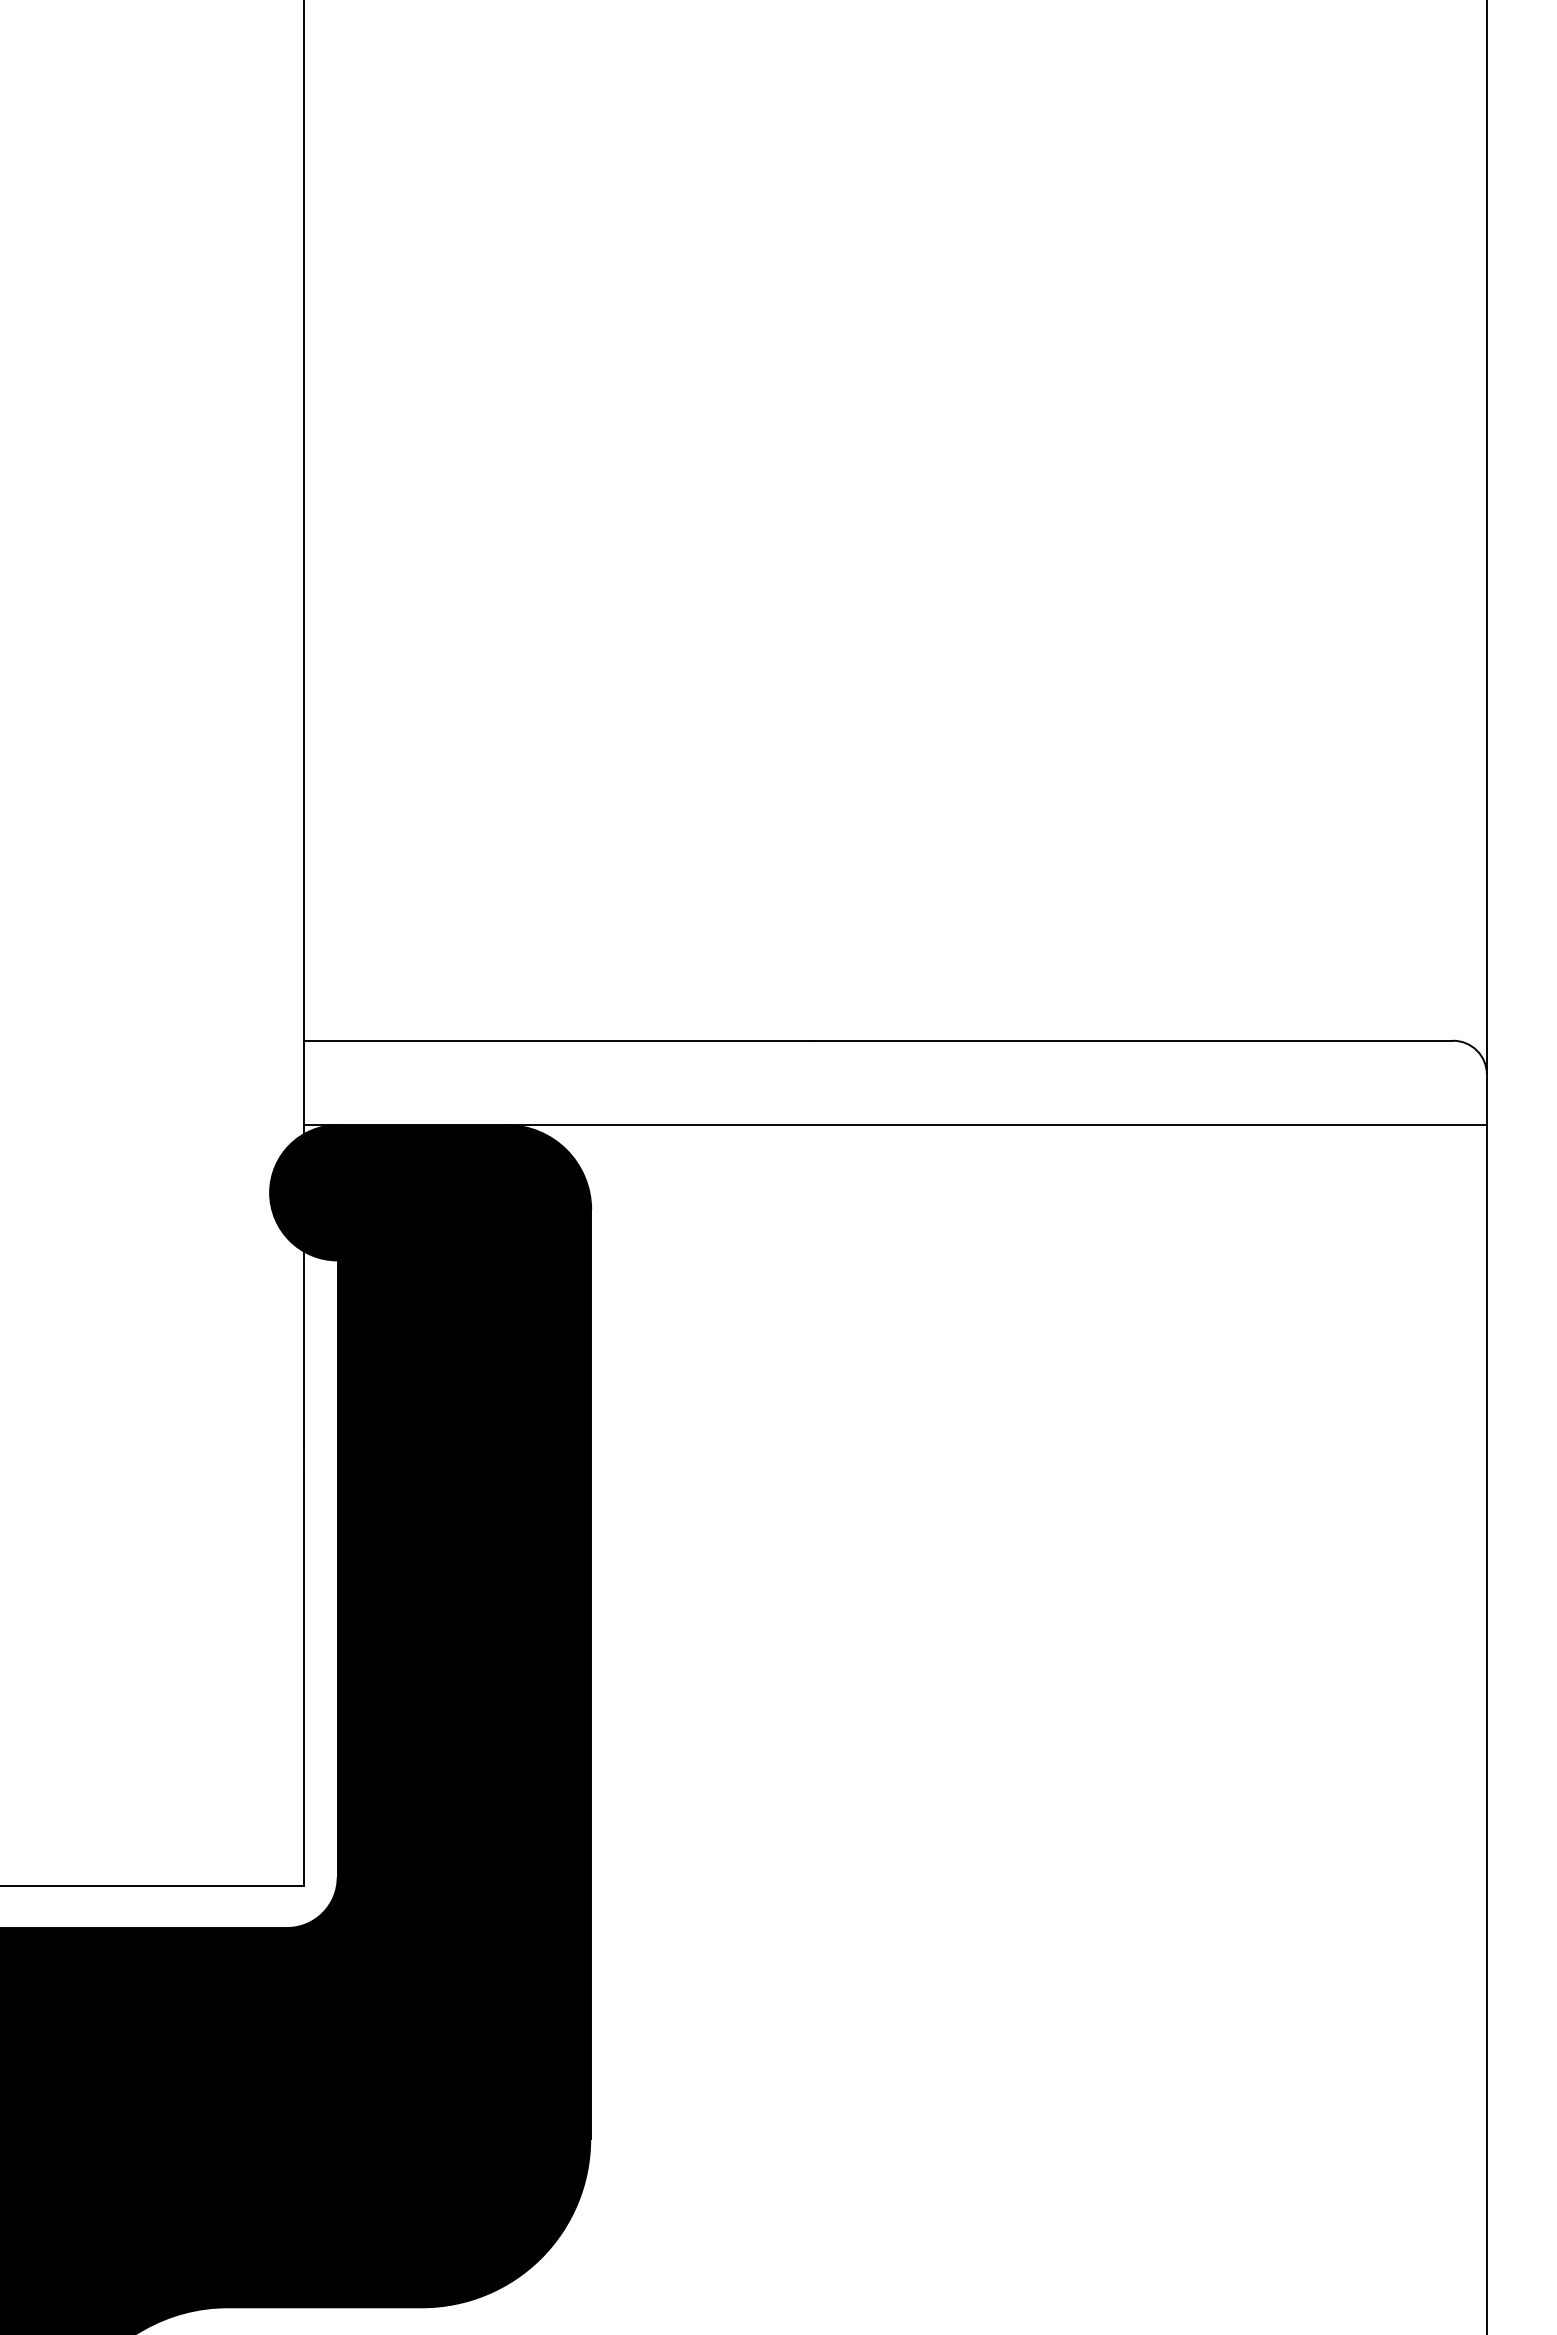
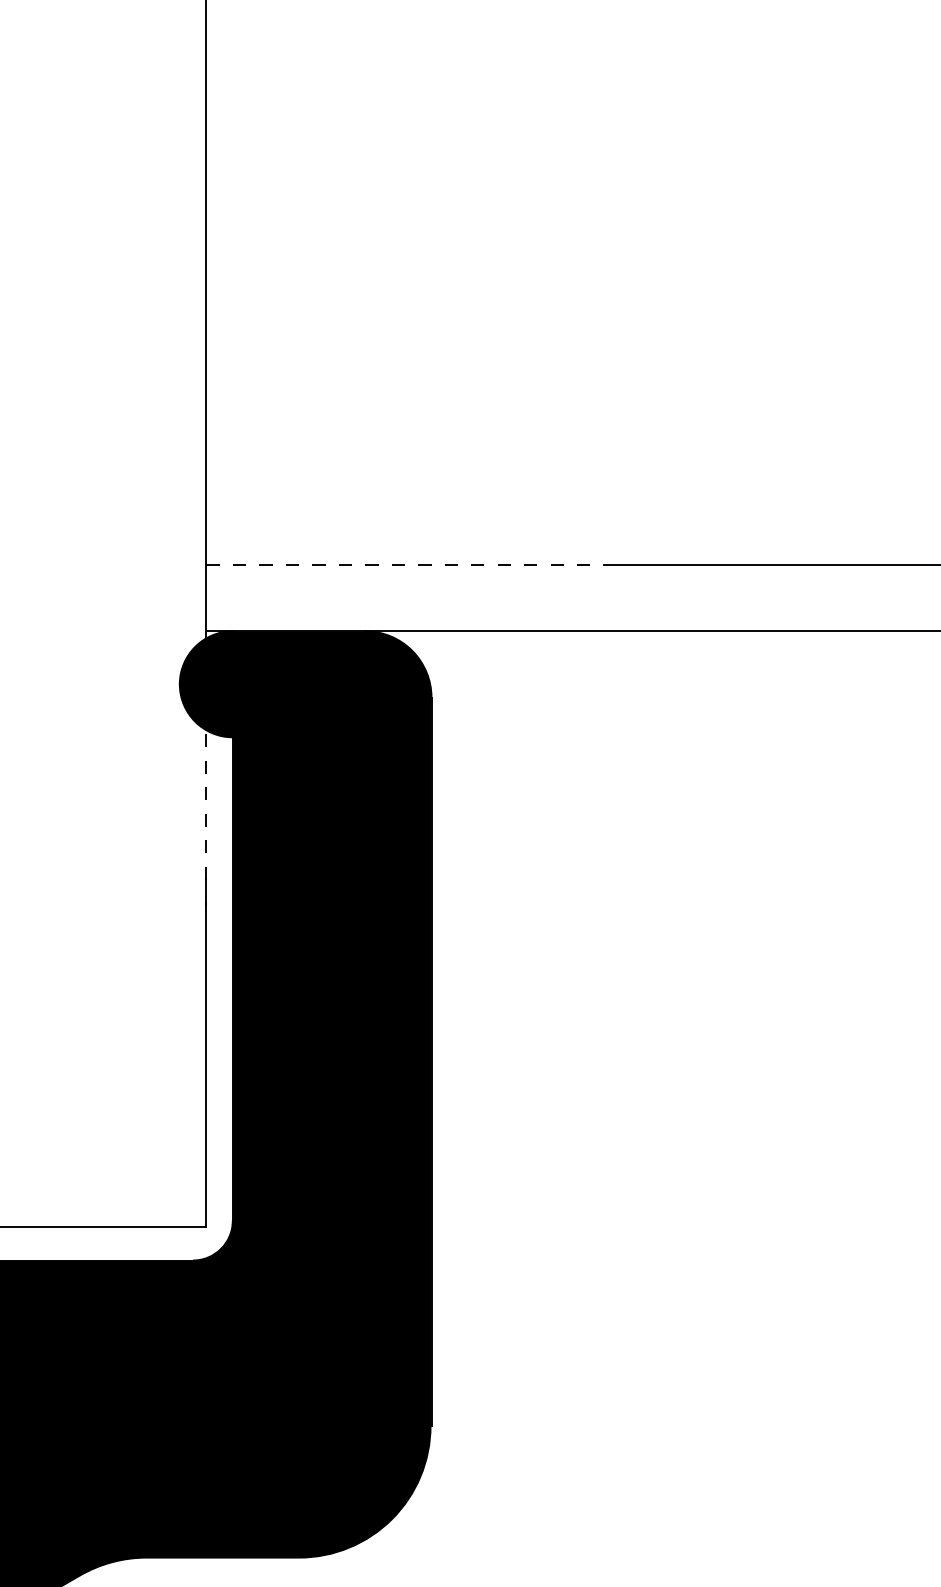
line: (557, 1040) -> (405, 564), solid -> dashed
line: (303, 1346) -> (206, 804), solid -> dashed

